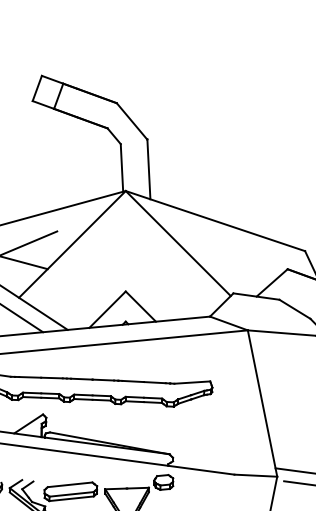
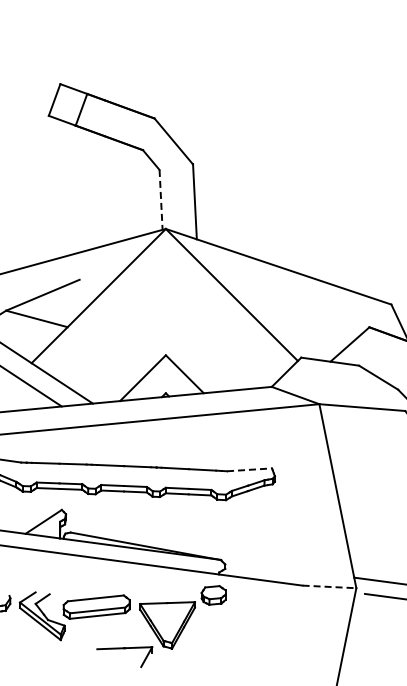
line: (122, 167) -> (161, 199), solid -> dashed
line: (192, 382) -> (249, 469), solid -> dashed
line: (255, 475) -> (329, 586), solid -> dashed

